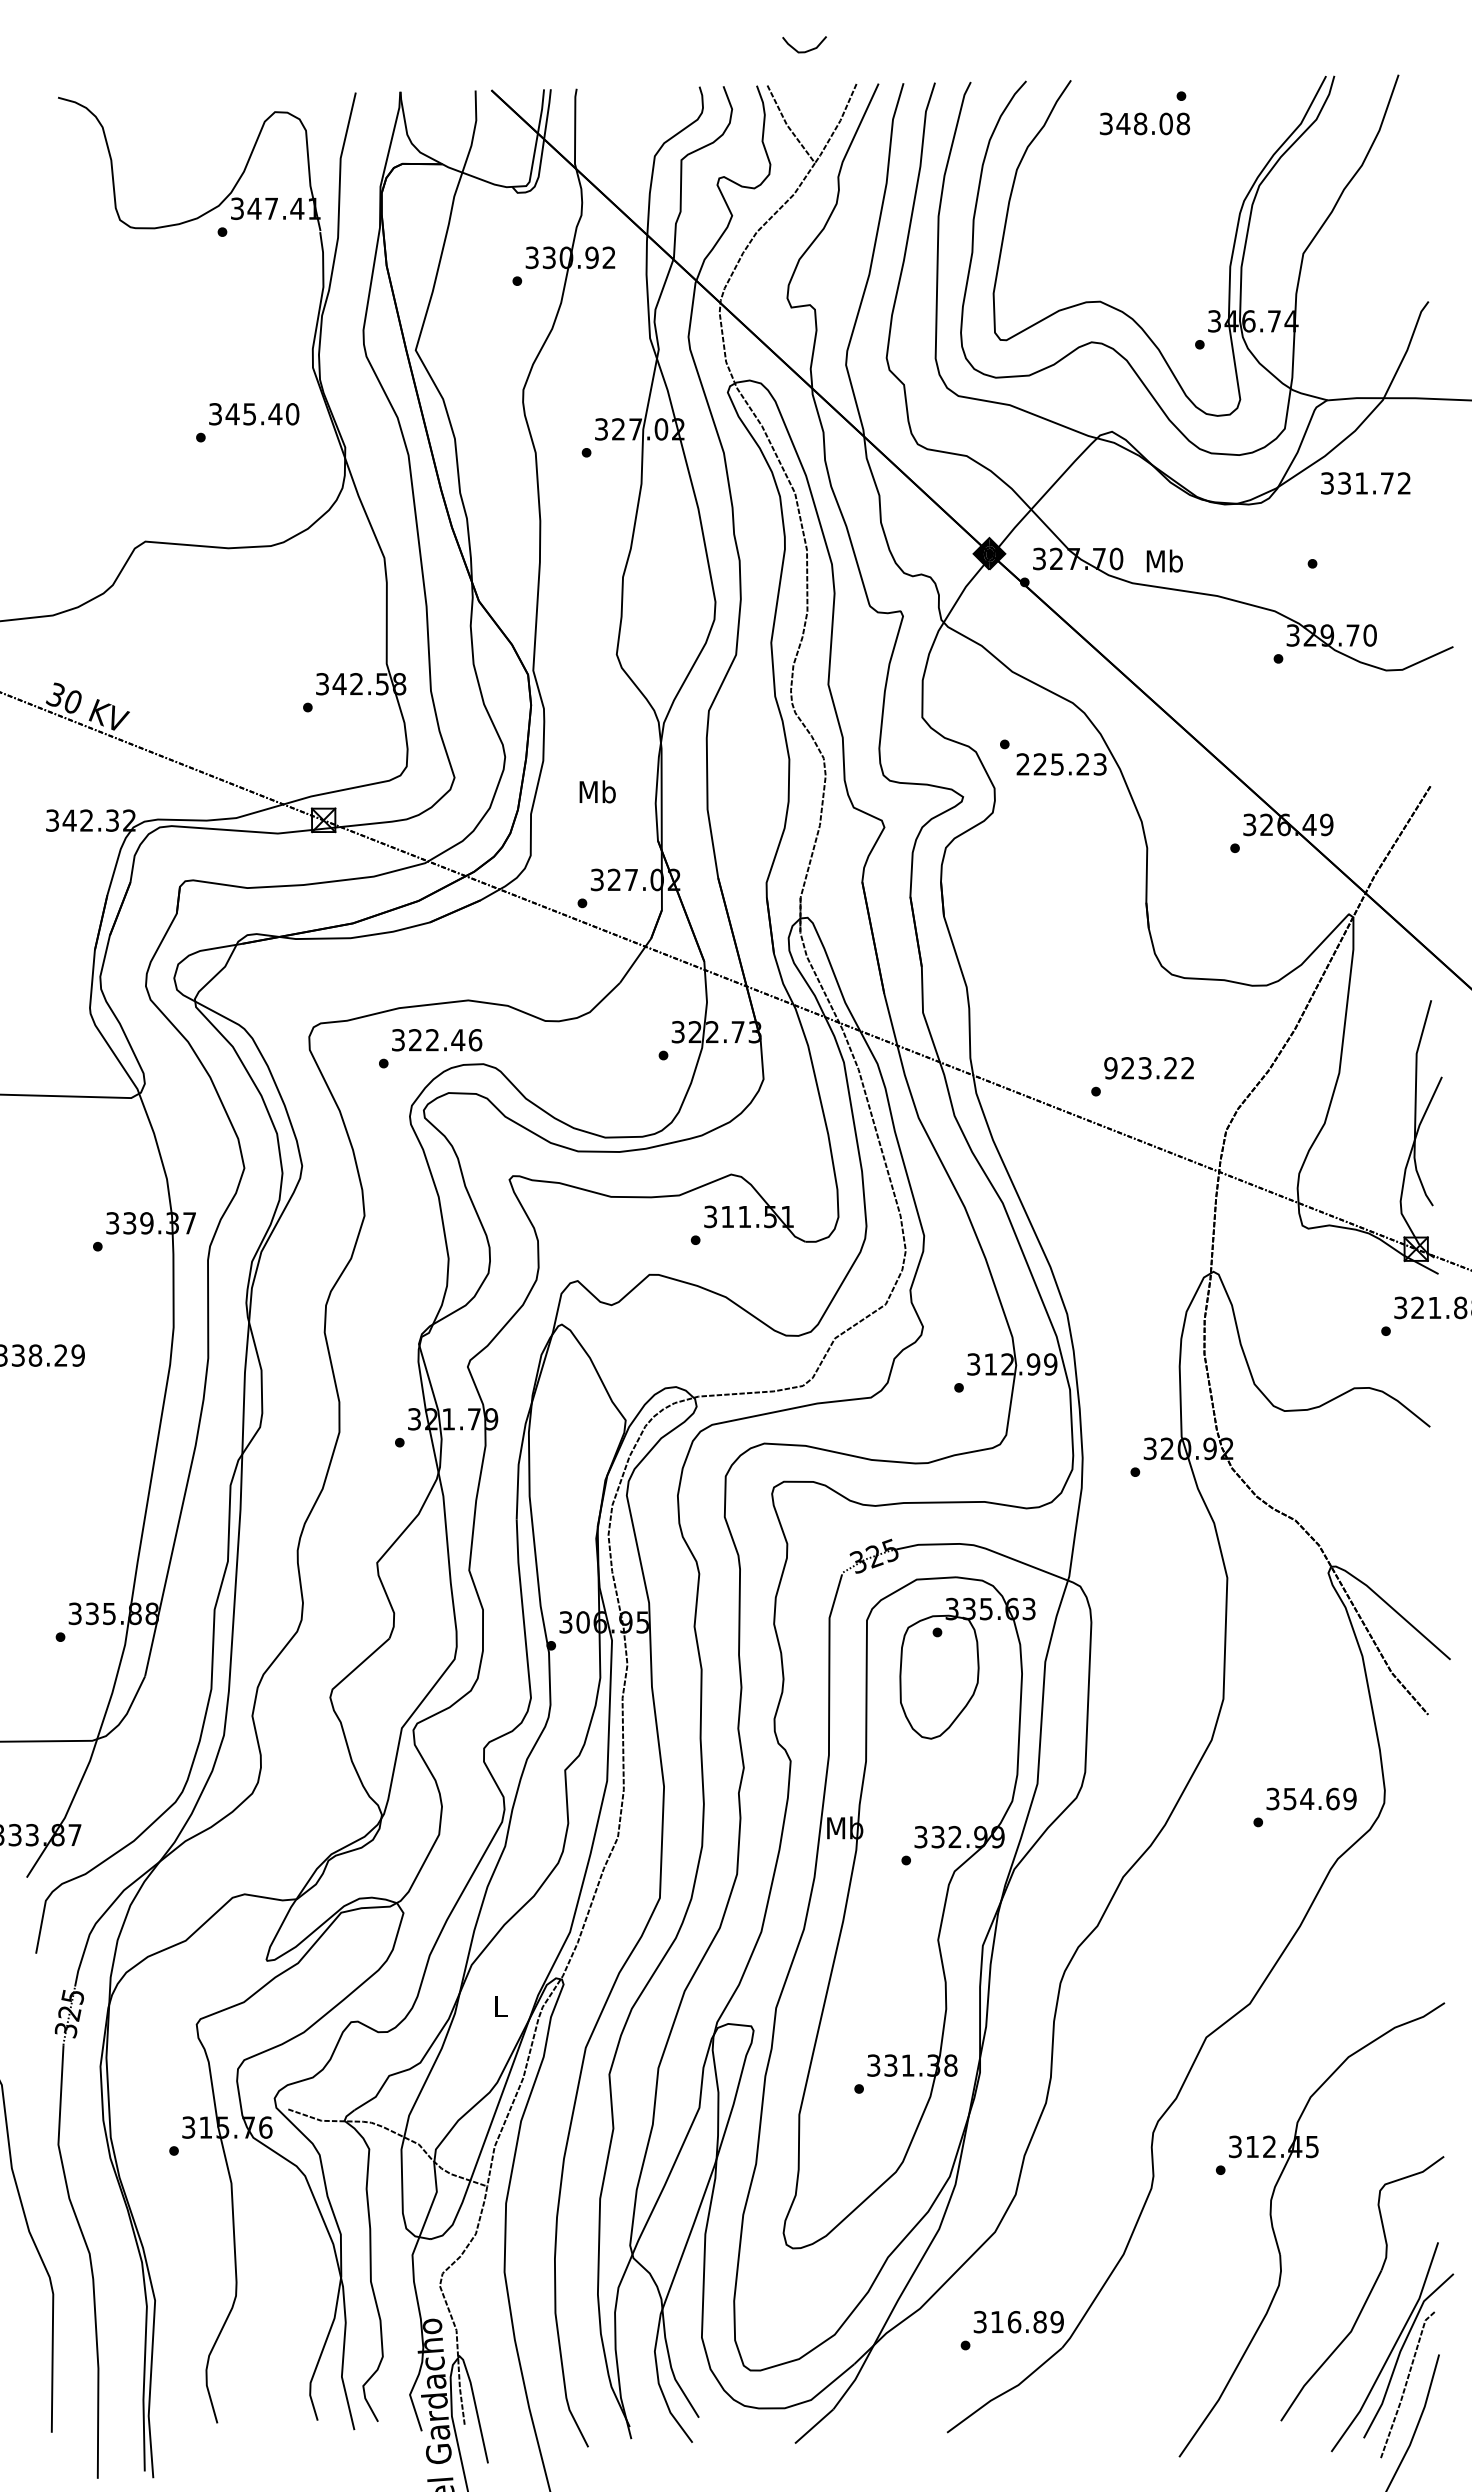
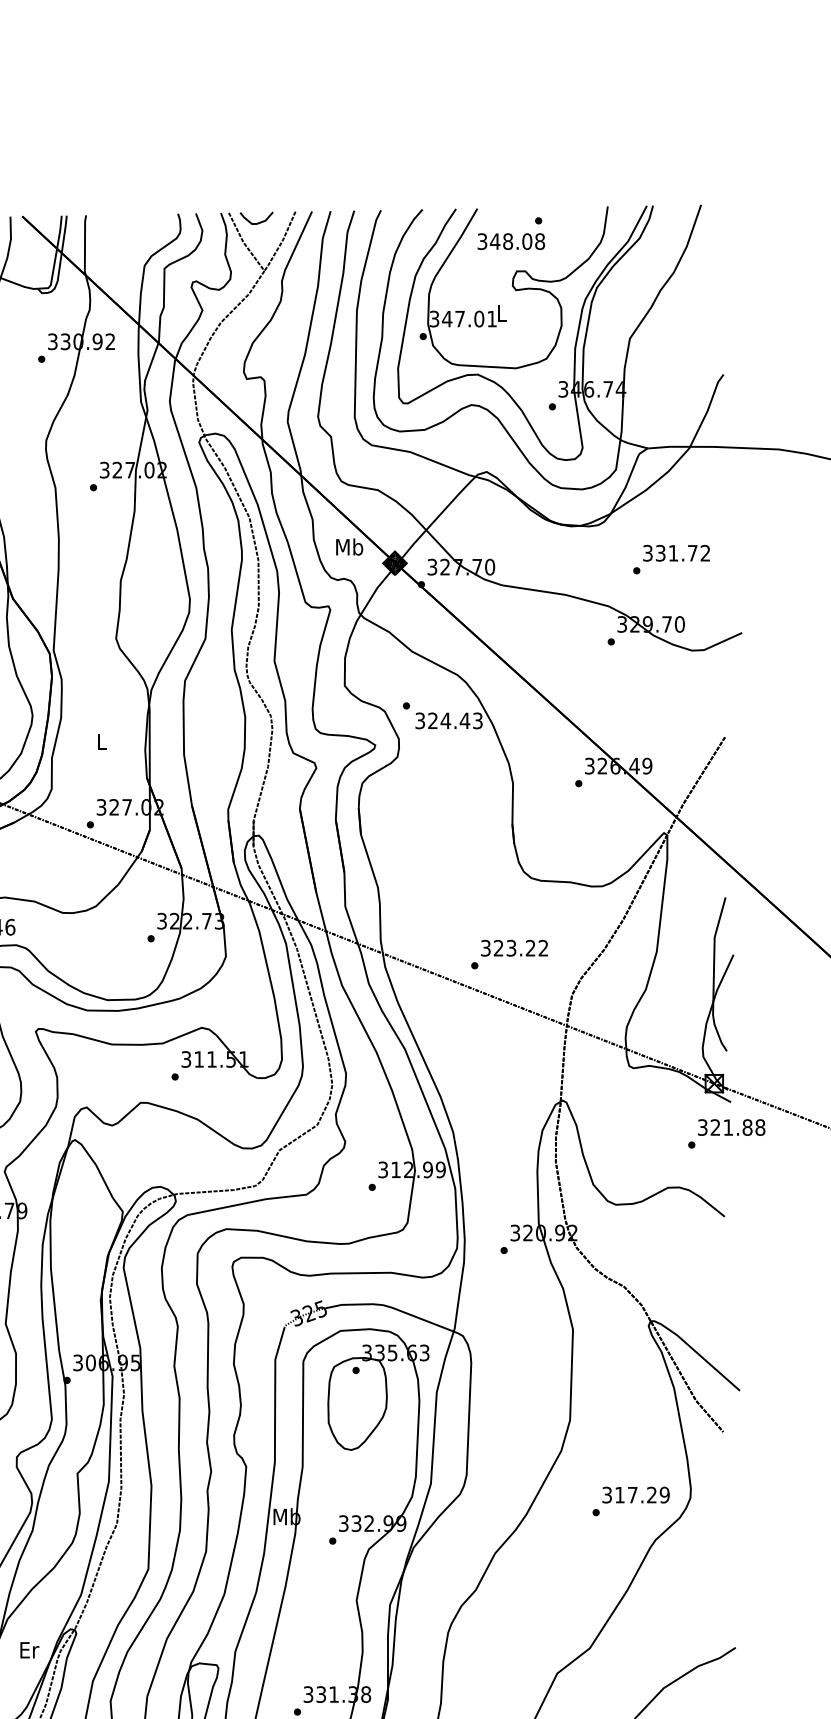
curve: (806, 50) -> (258, 222), moved
part: (1148, 185) -> (514, 287), added
text: (1365, 483) -> (676, 553), moved
text: (1164, 560) -> (349, 546), moved
text: (1053, 764) -> (442, 720), 225.23 -> 324.43
text: (597, 791) -> (101, 741), Mb -> L
text: (1110, 1068) -> (485, 948), 923.22 -> 323.22
text: (1311, 1798) -> (635, 1494), 354.69 -> 317.29
text: (501, 2006) -> (29, 1650), L -> Er

